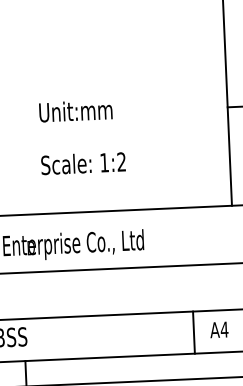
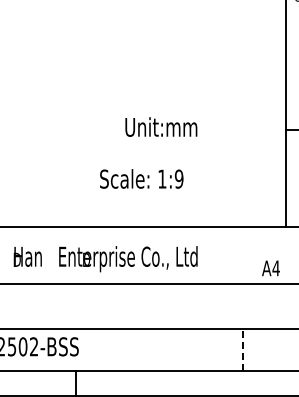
text: (75, 110) -> (161, 126), moved
text: (120, 161) -> (178, 178), 1:2 -> 1:9
text: (218, 330) -> (270, 268), moved
line: (193, 332) -> (242, 349), solid -> dashed

